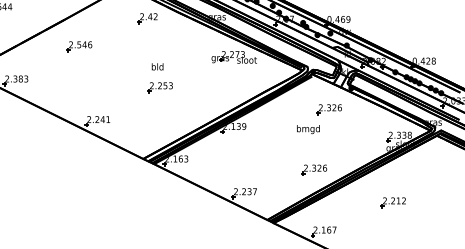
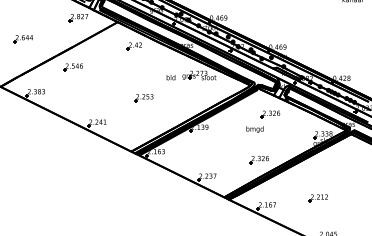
part: (78, 46) -> (72, 67), moved
text: (156, 66) -> (170, 77), moved
part: (391, 202) -> (317, 198), moved

